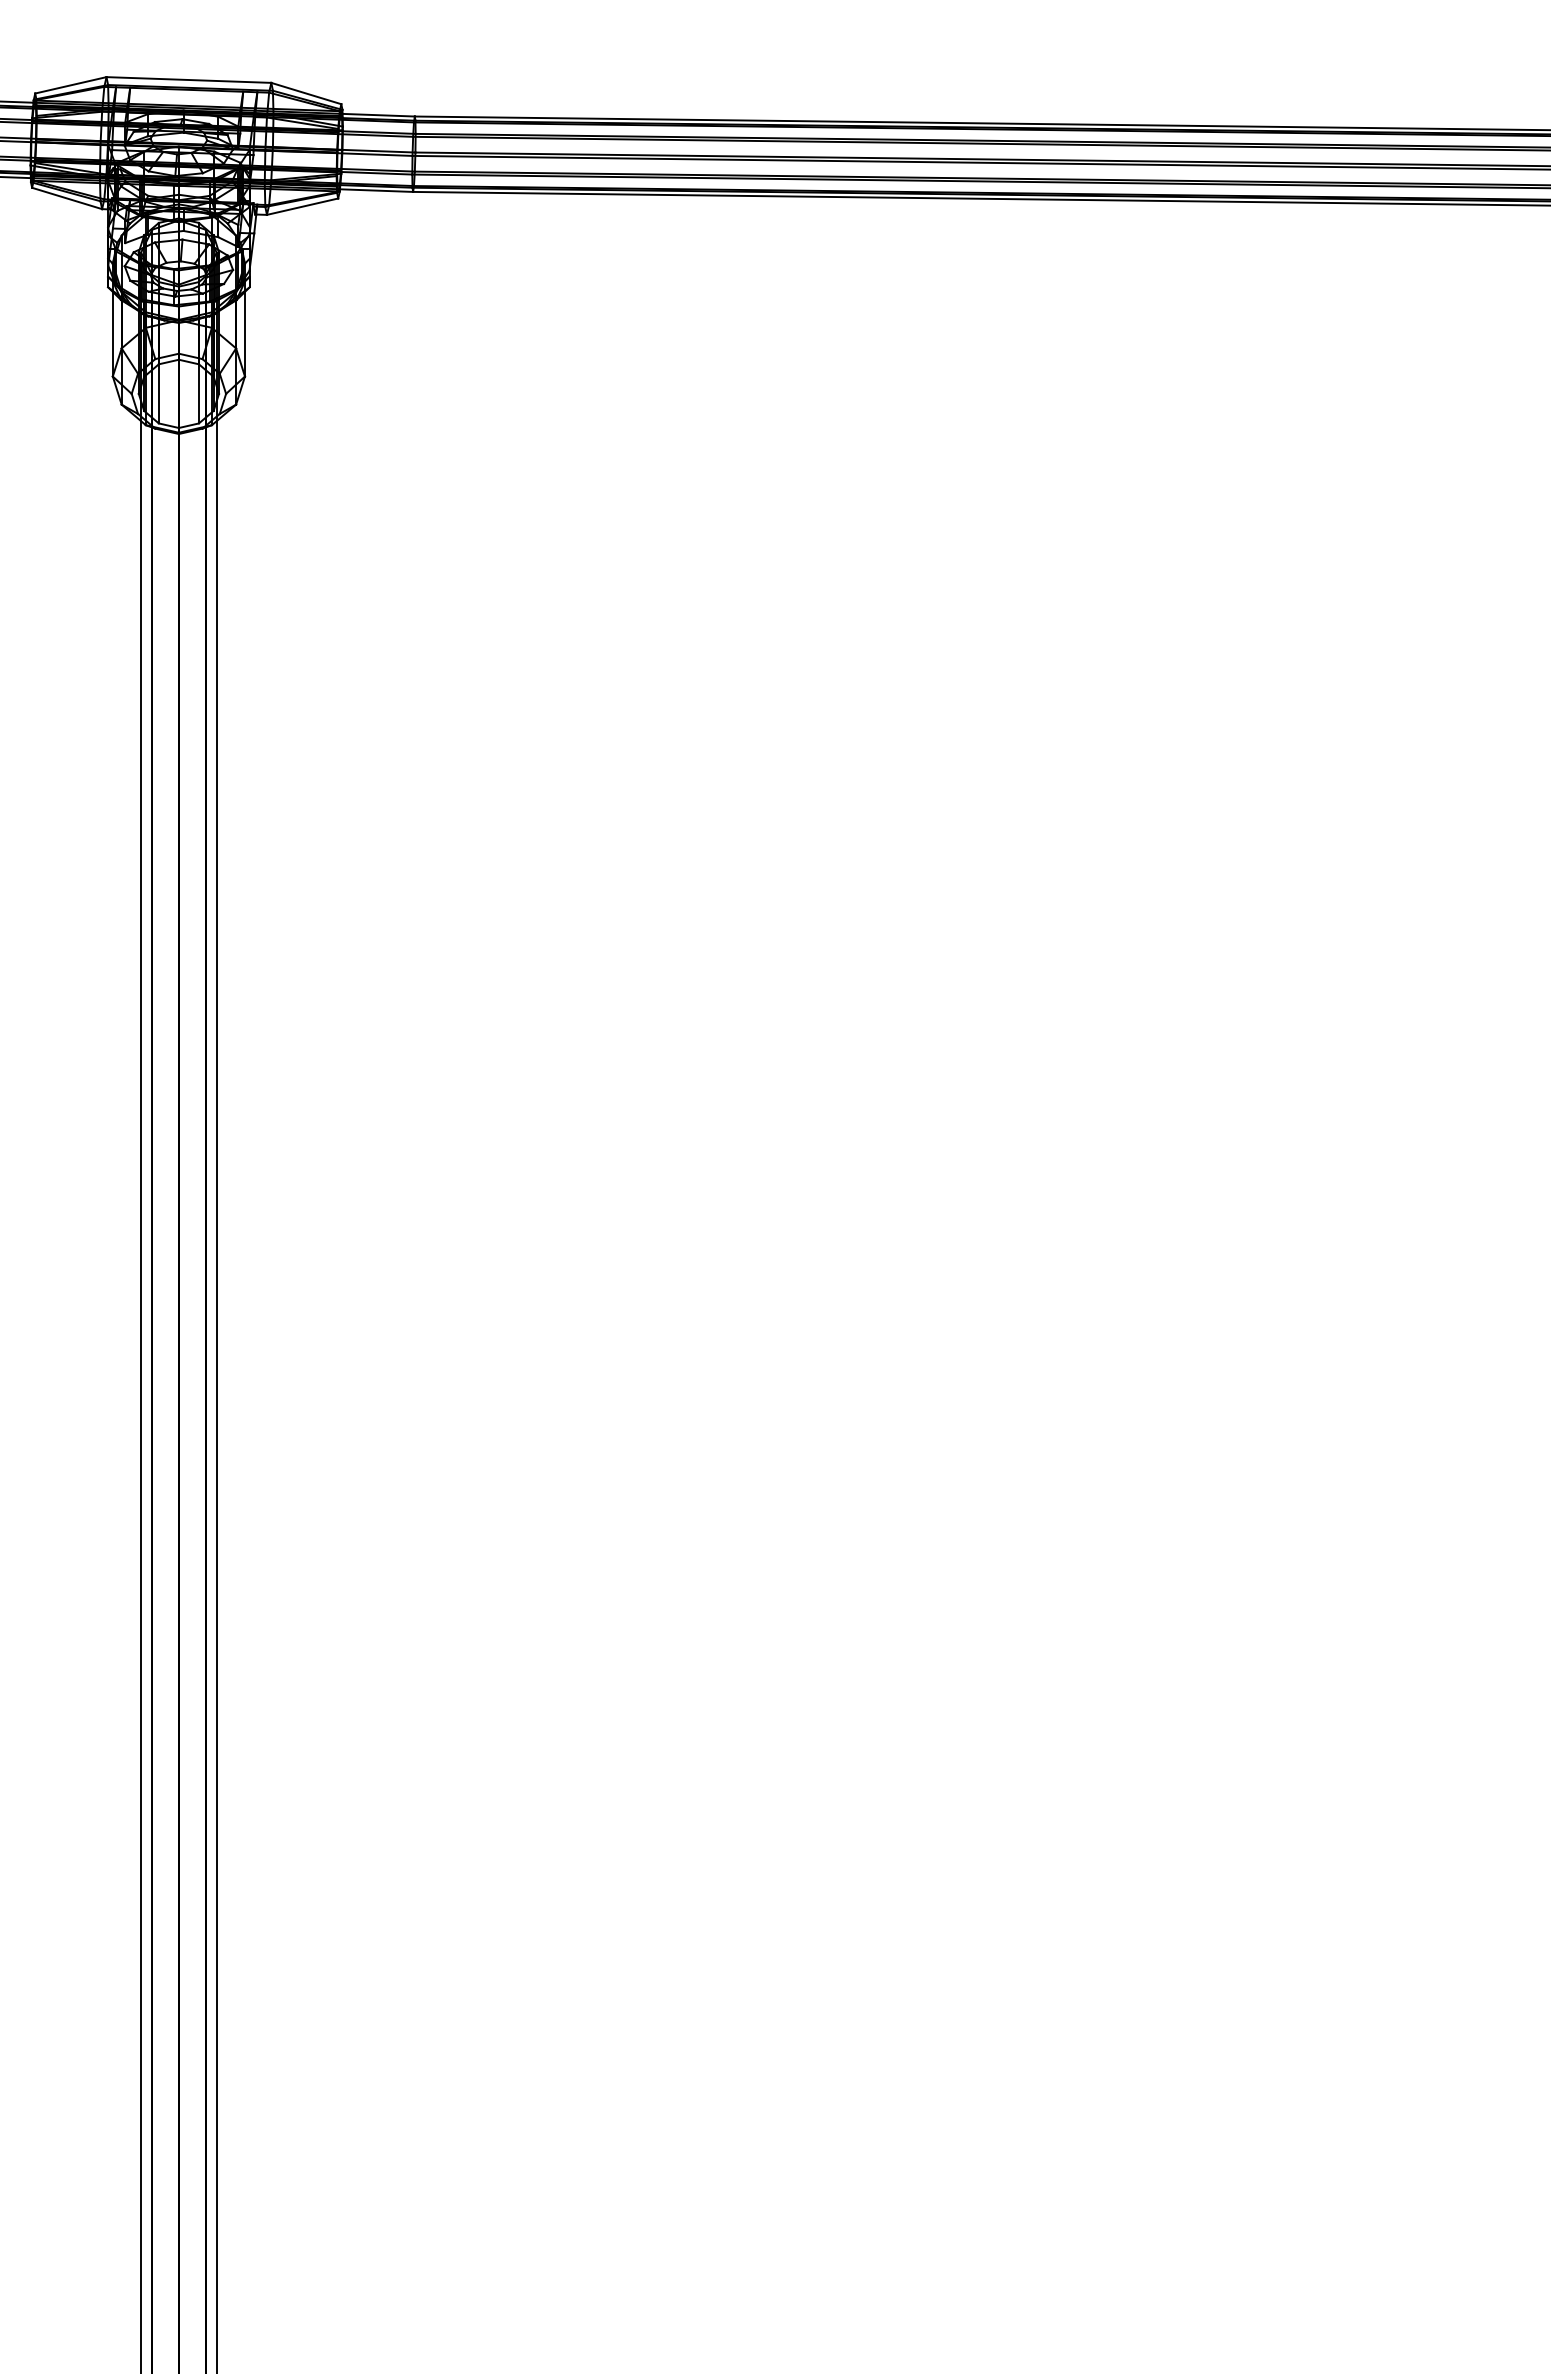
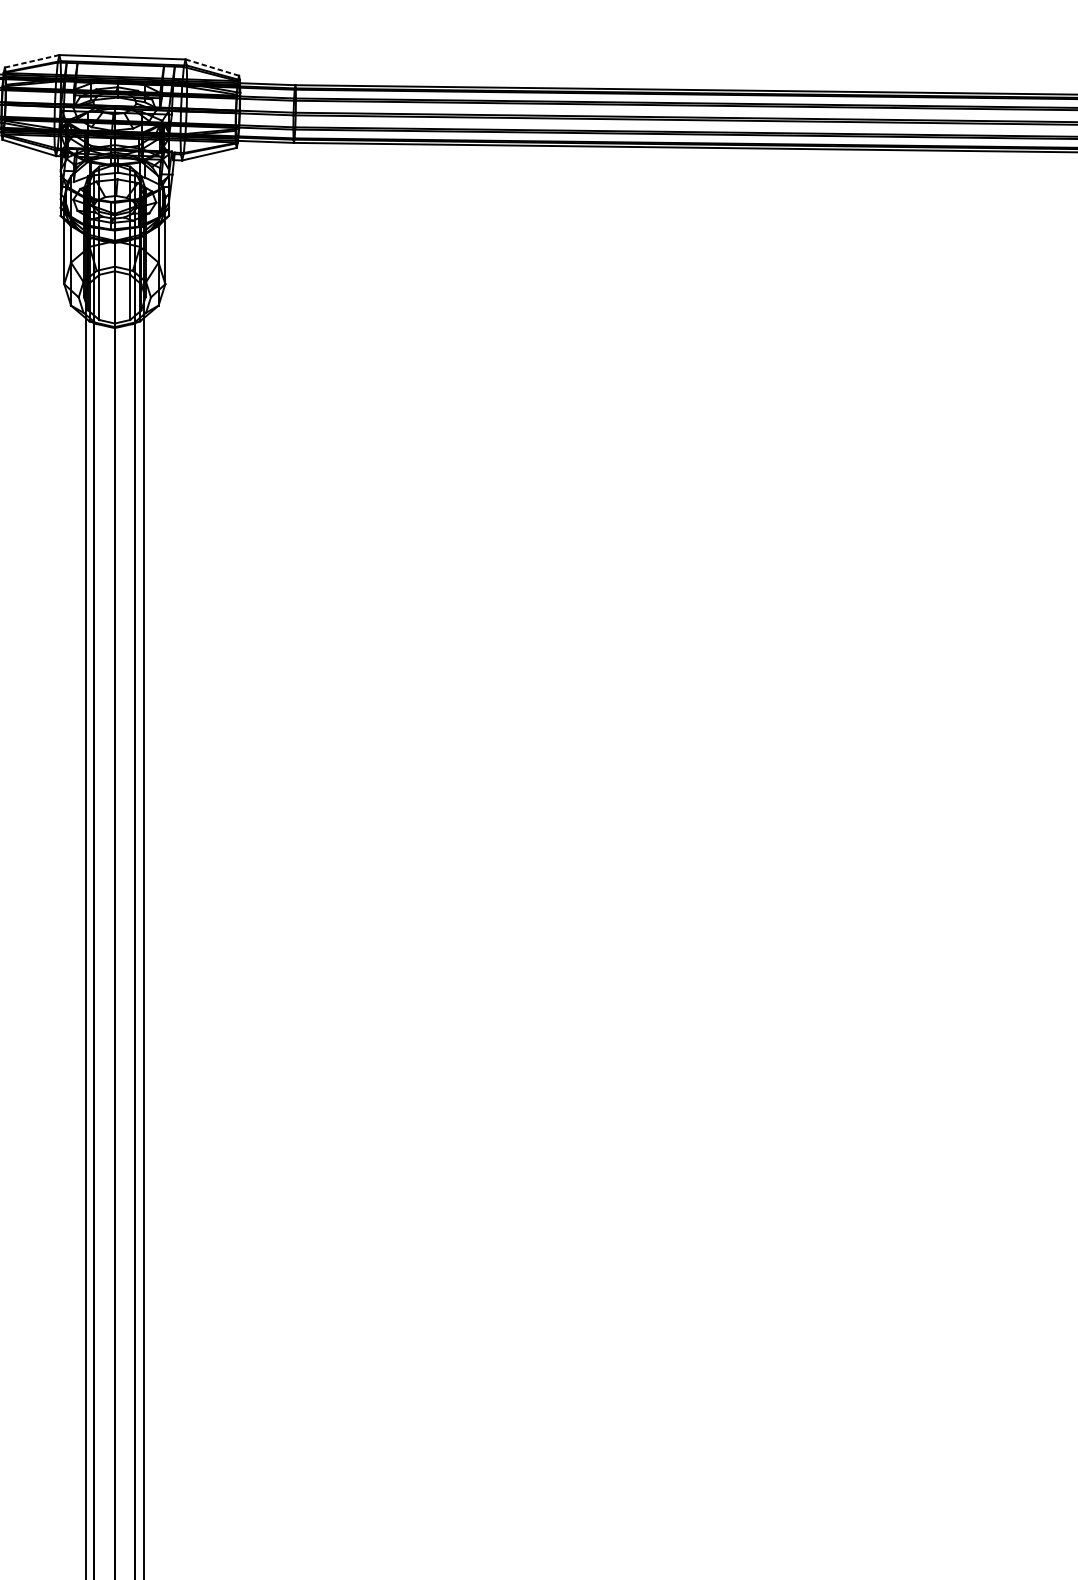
line: (70, 85) -> (31, 61), solid -> dashed
line: (306, 93) -> (212, 67), solid -> dashed

